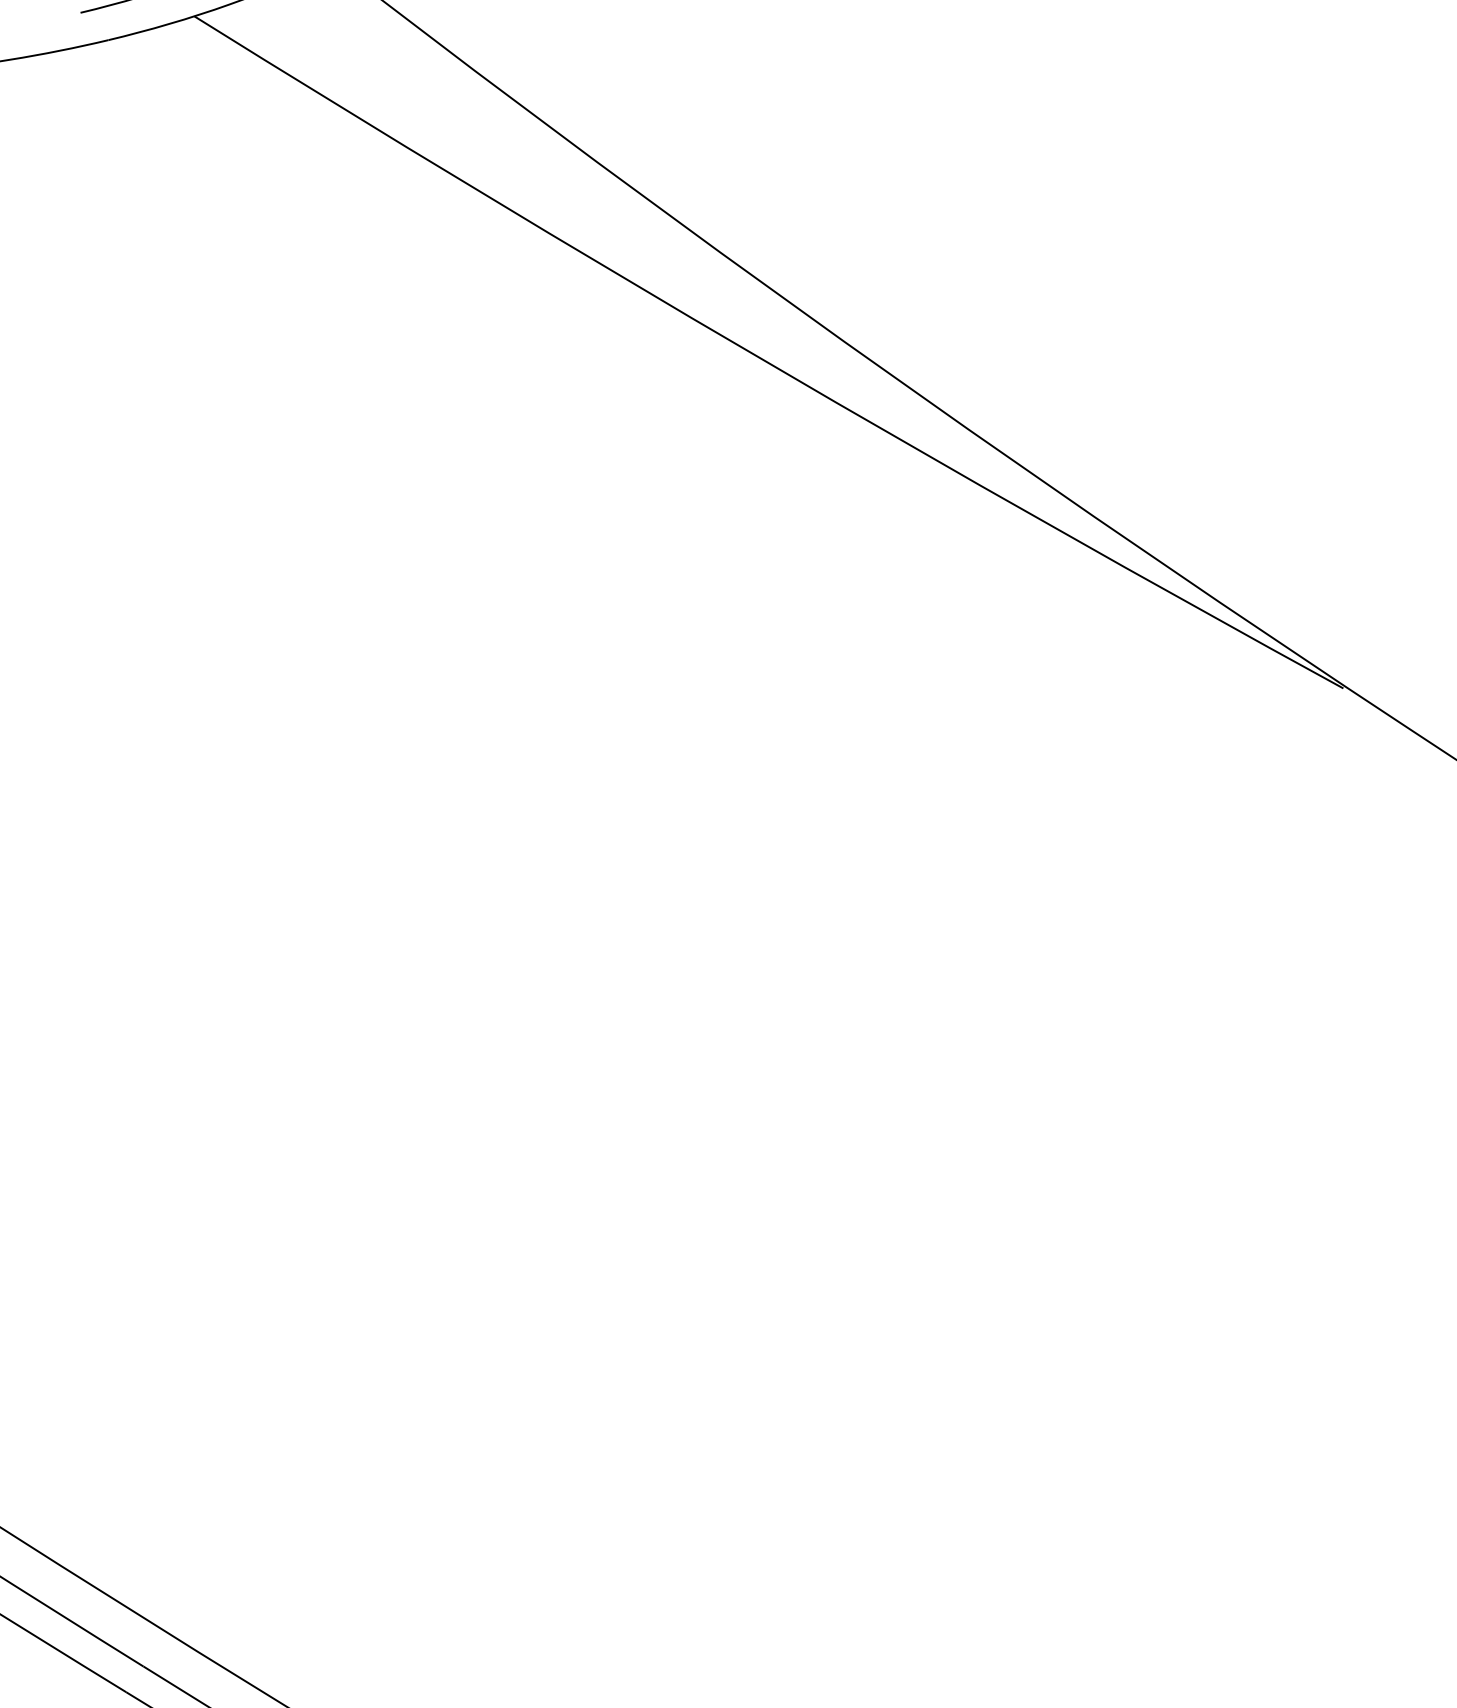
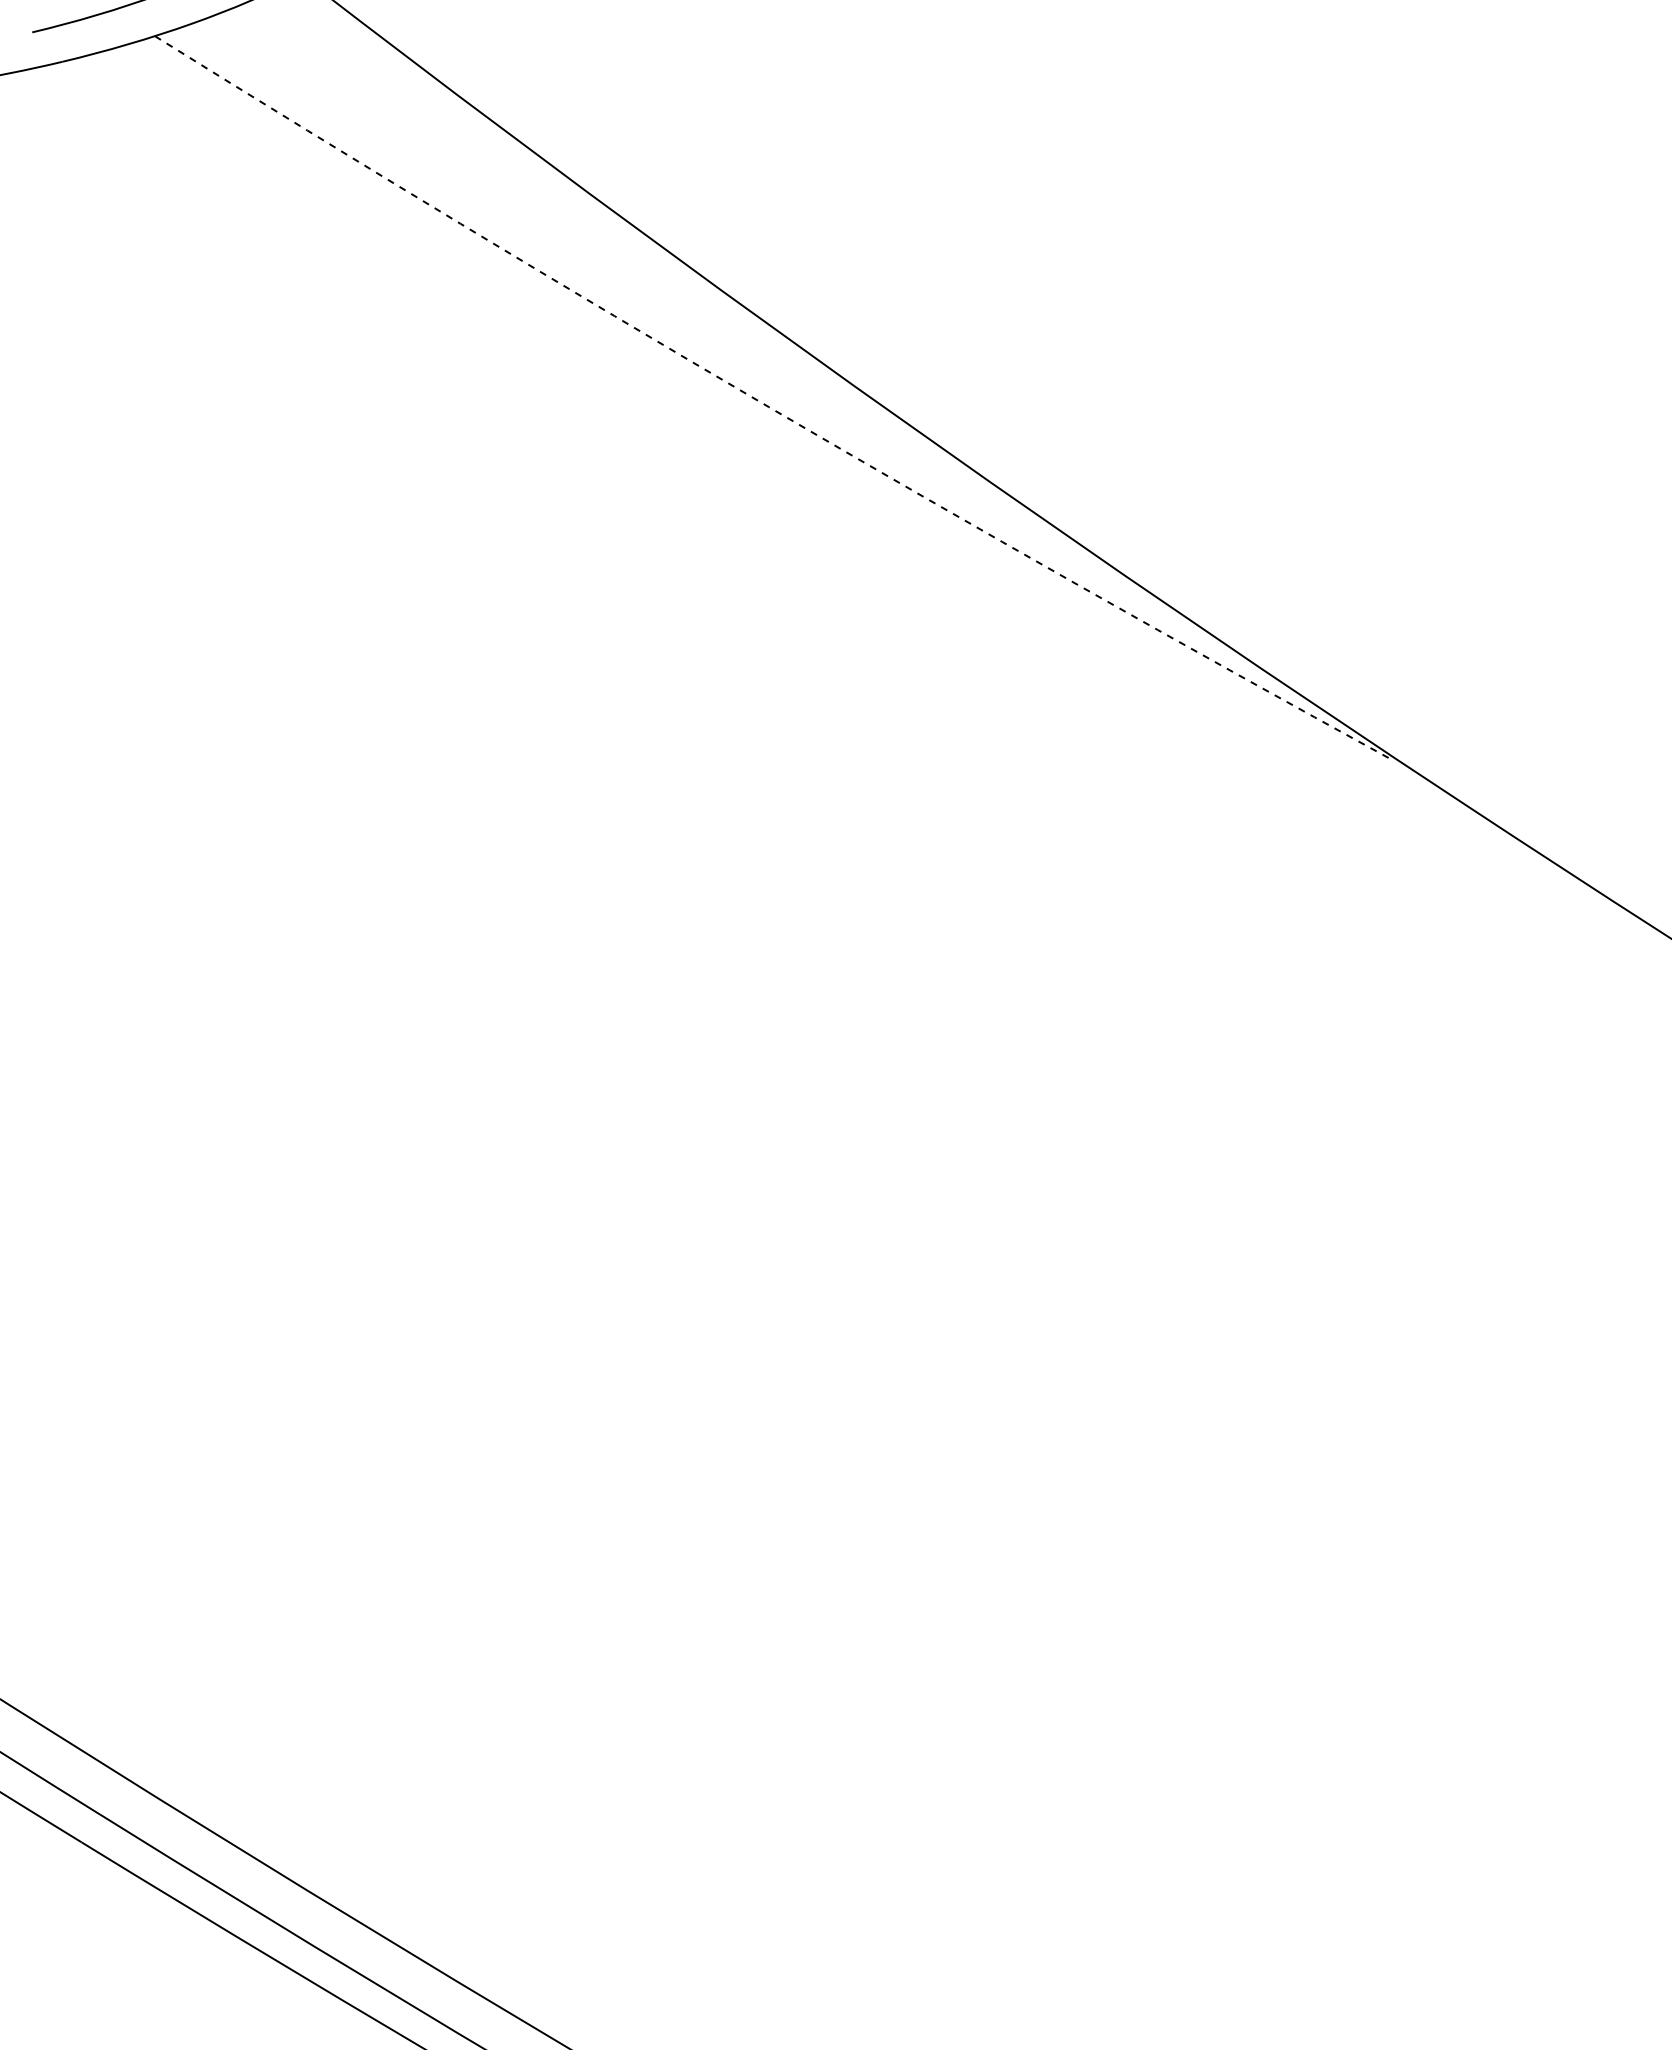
arc: (763, 360) -> (768, 407), solid -> dashed

